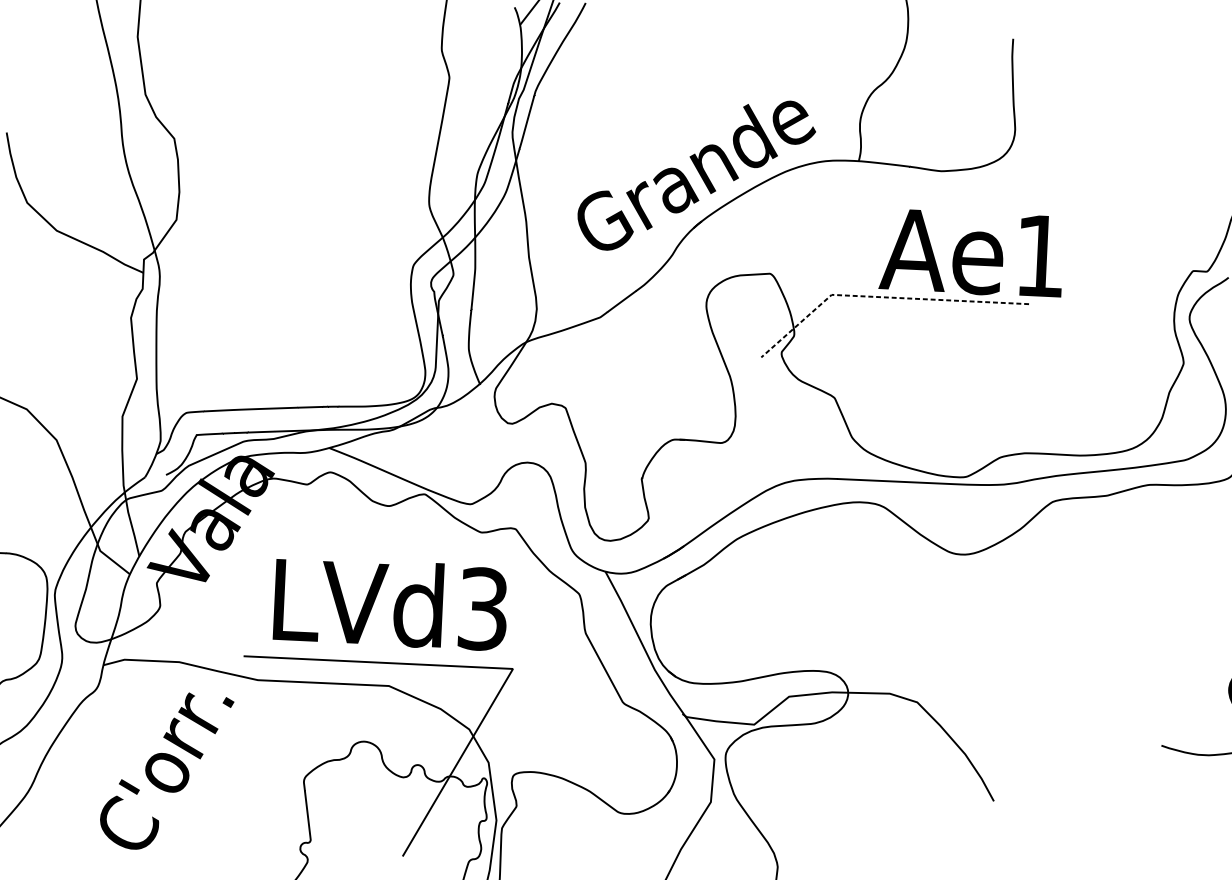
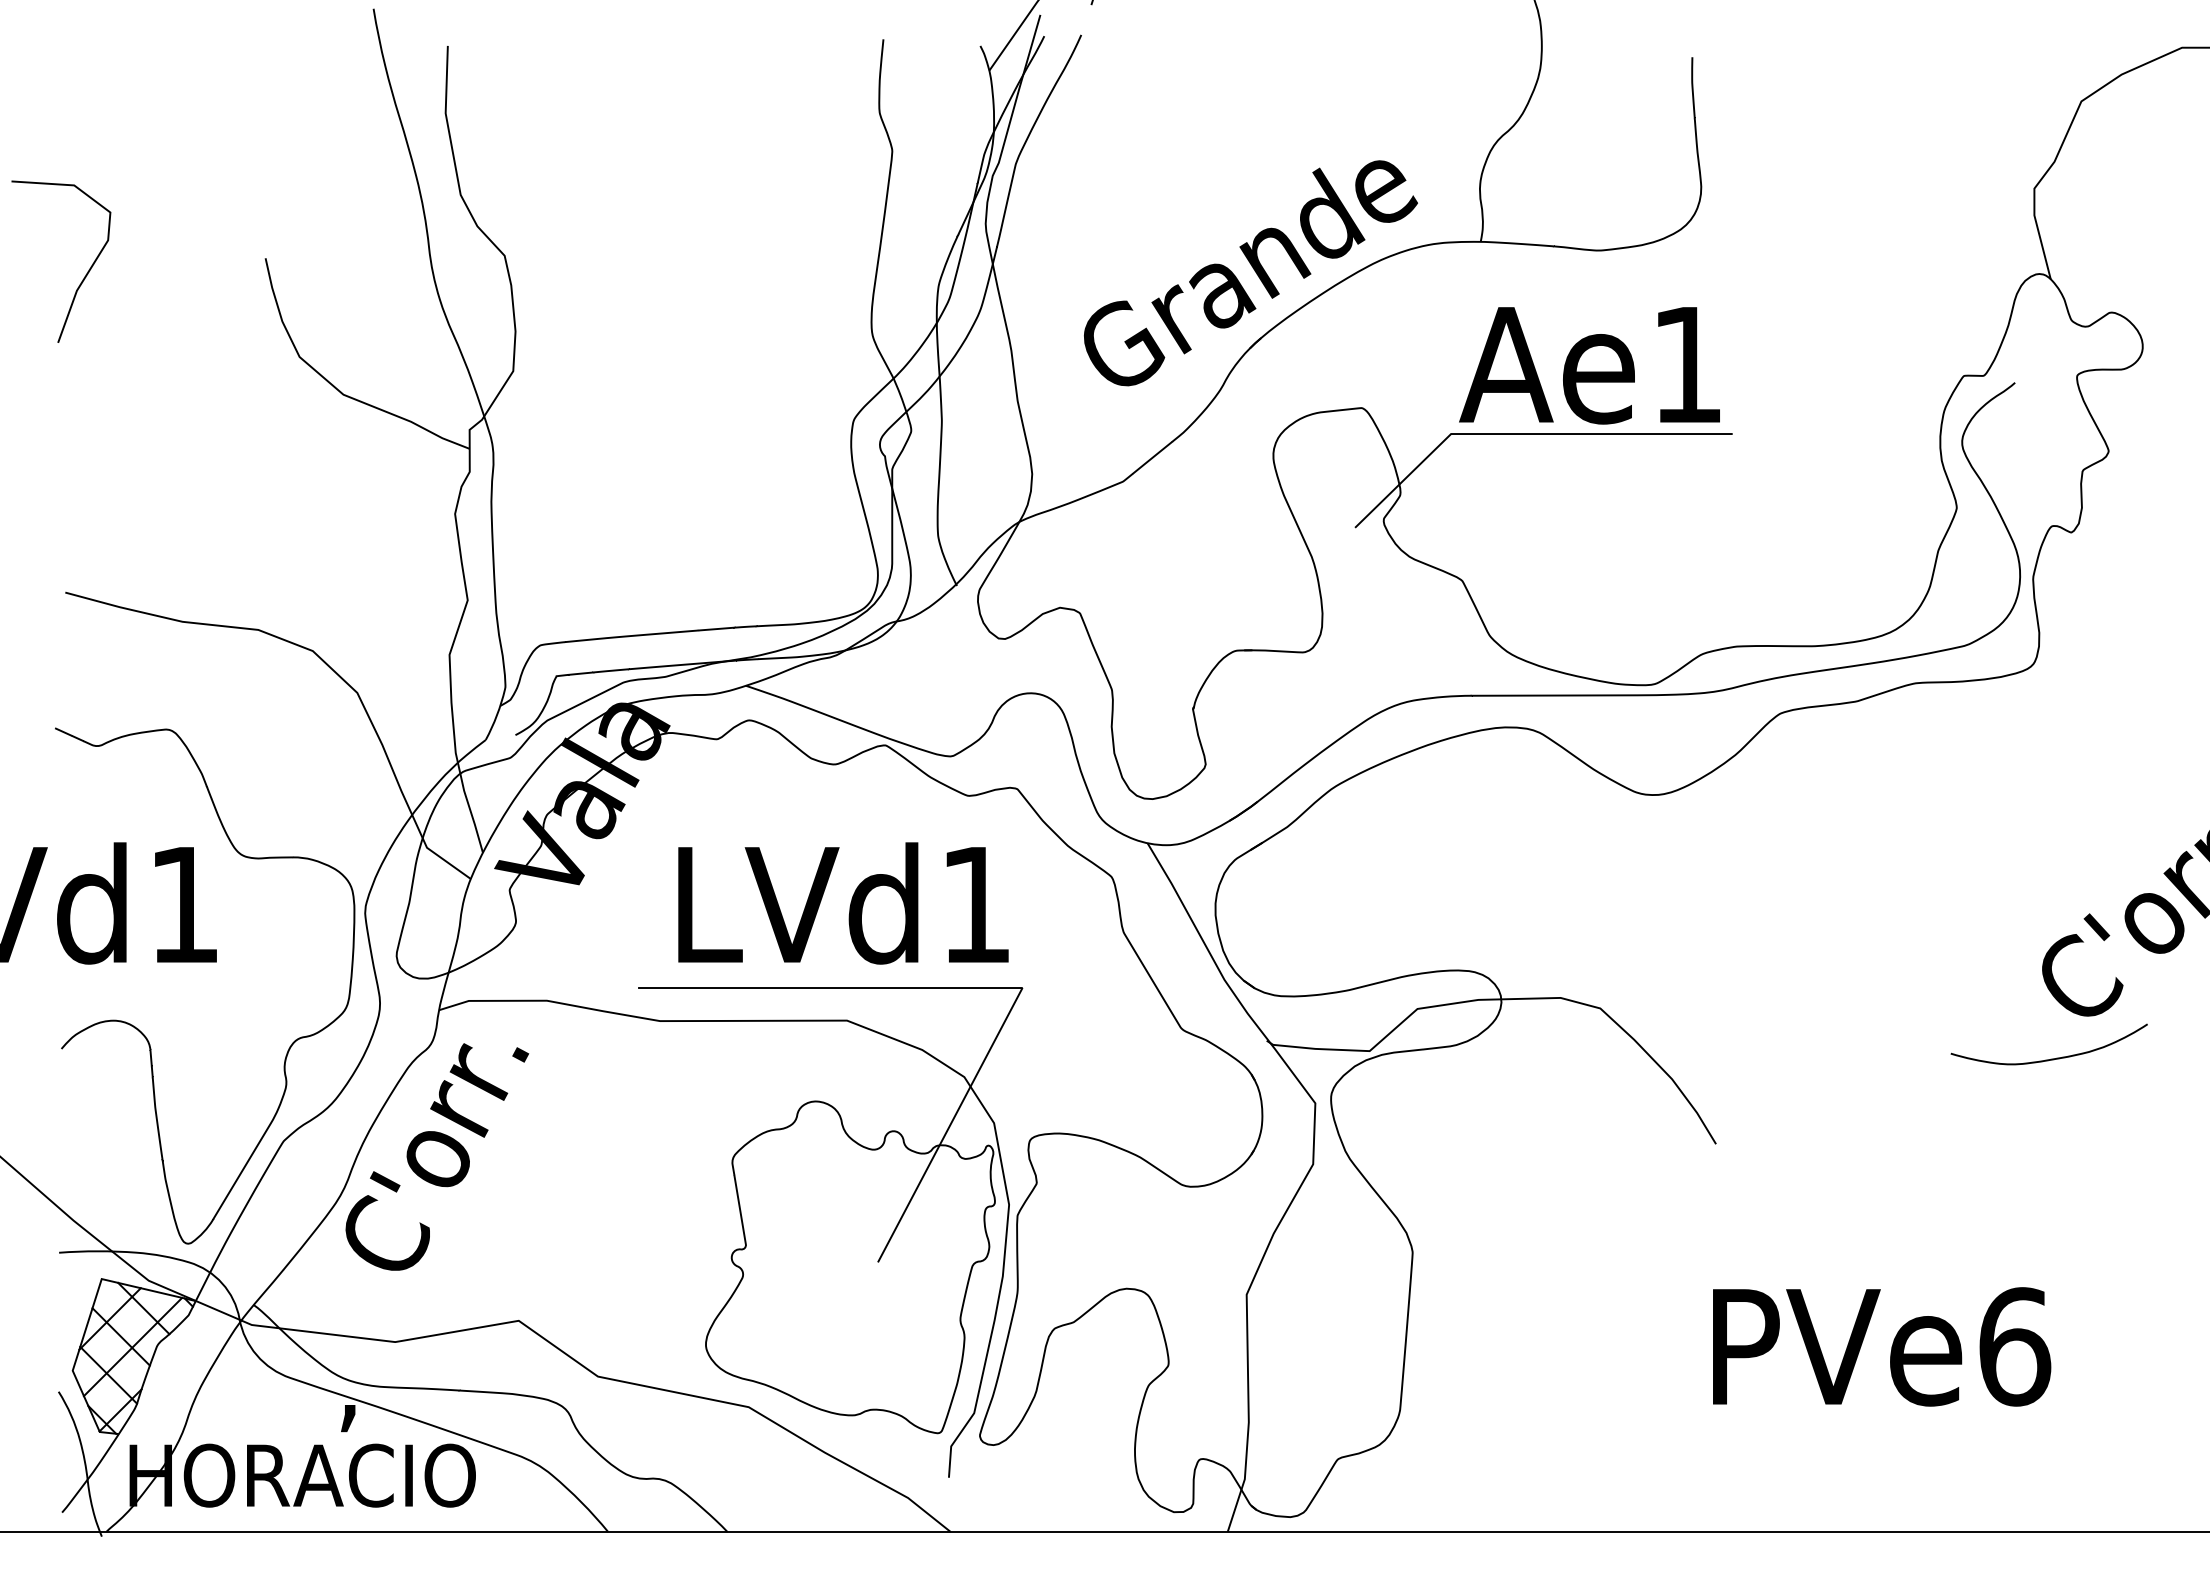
text: (971, 253) -> (1589, 365), moved
line: (883, 297) -> (1524, 434), dashed -> solid
text: (483, 608) -> (976, 904), LVd3 -> LVd1
text: (166, 770) -> (437, 1156), moved

